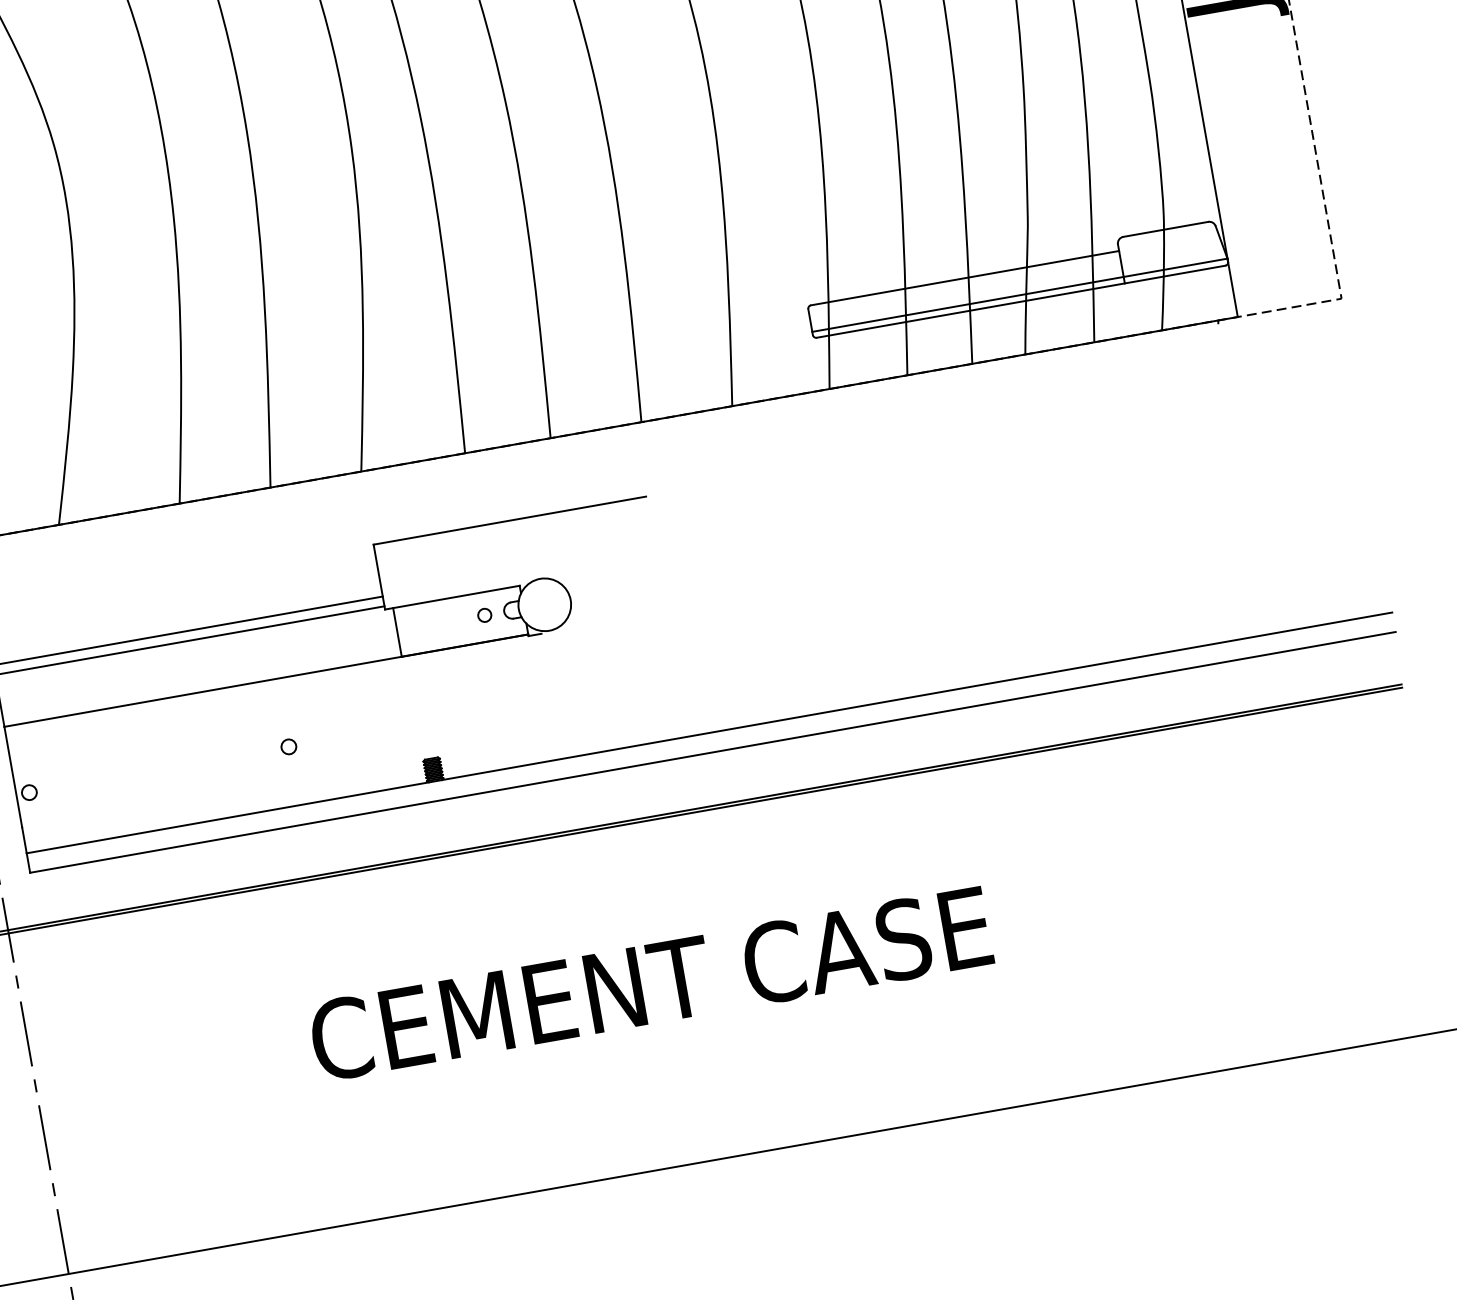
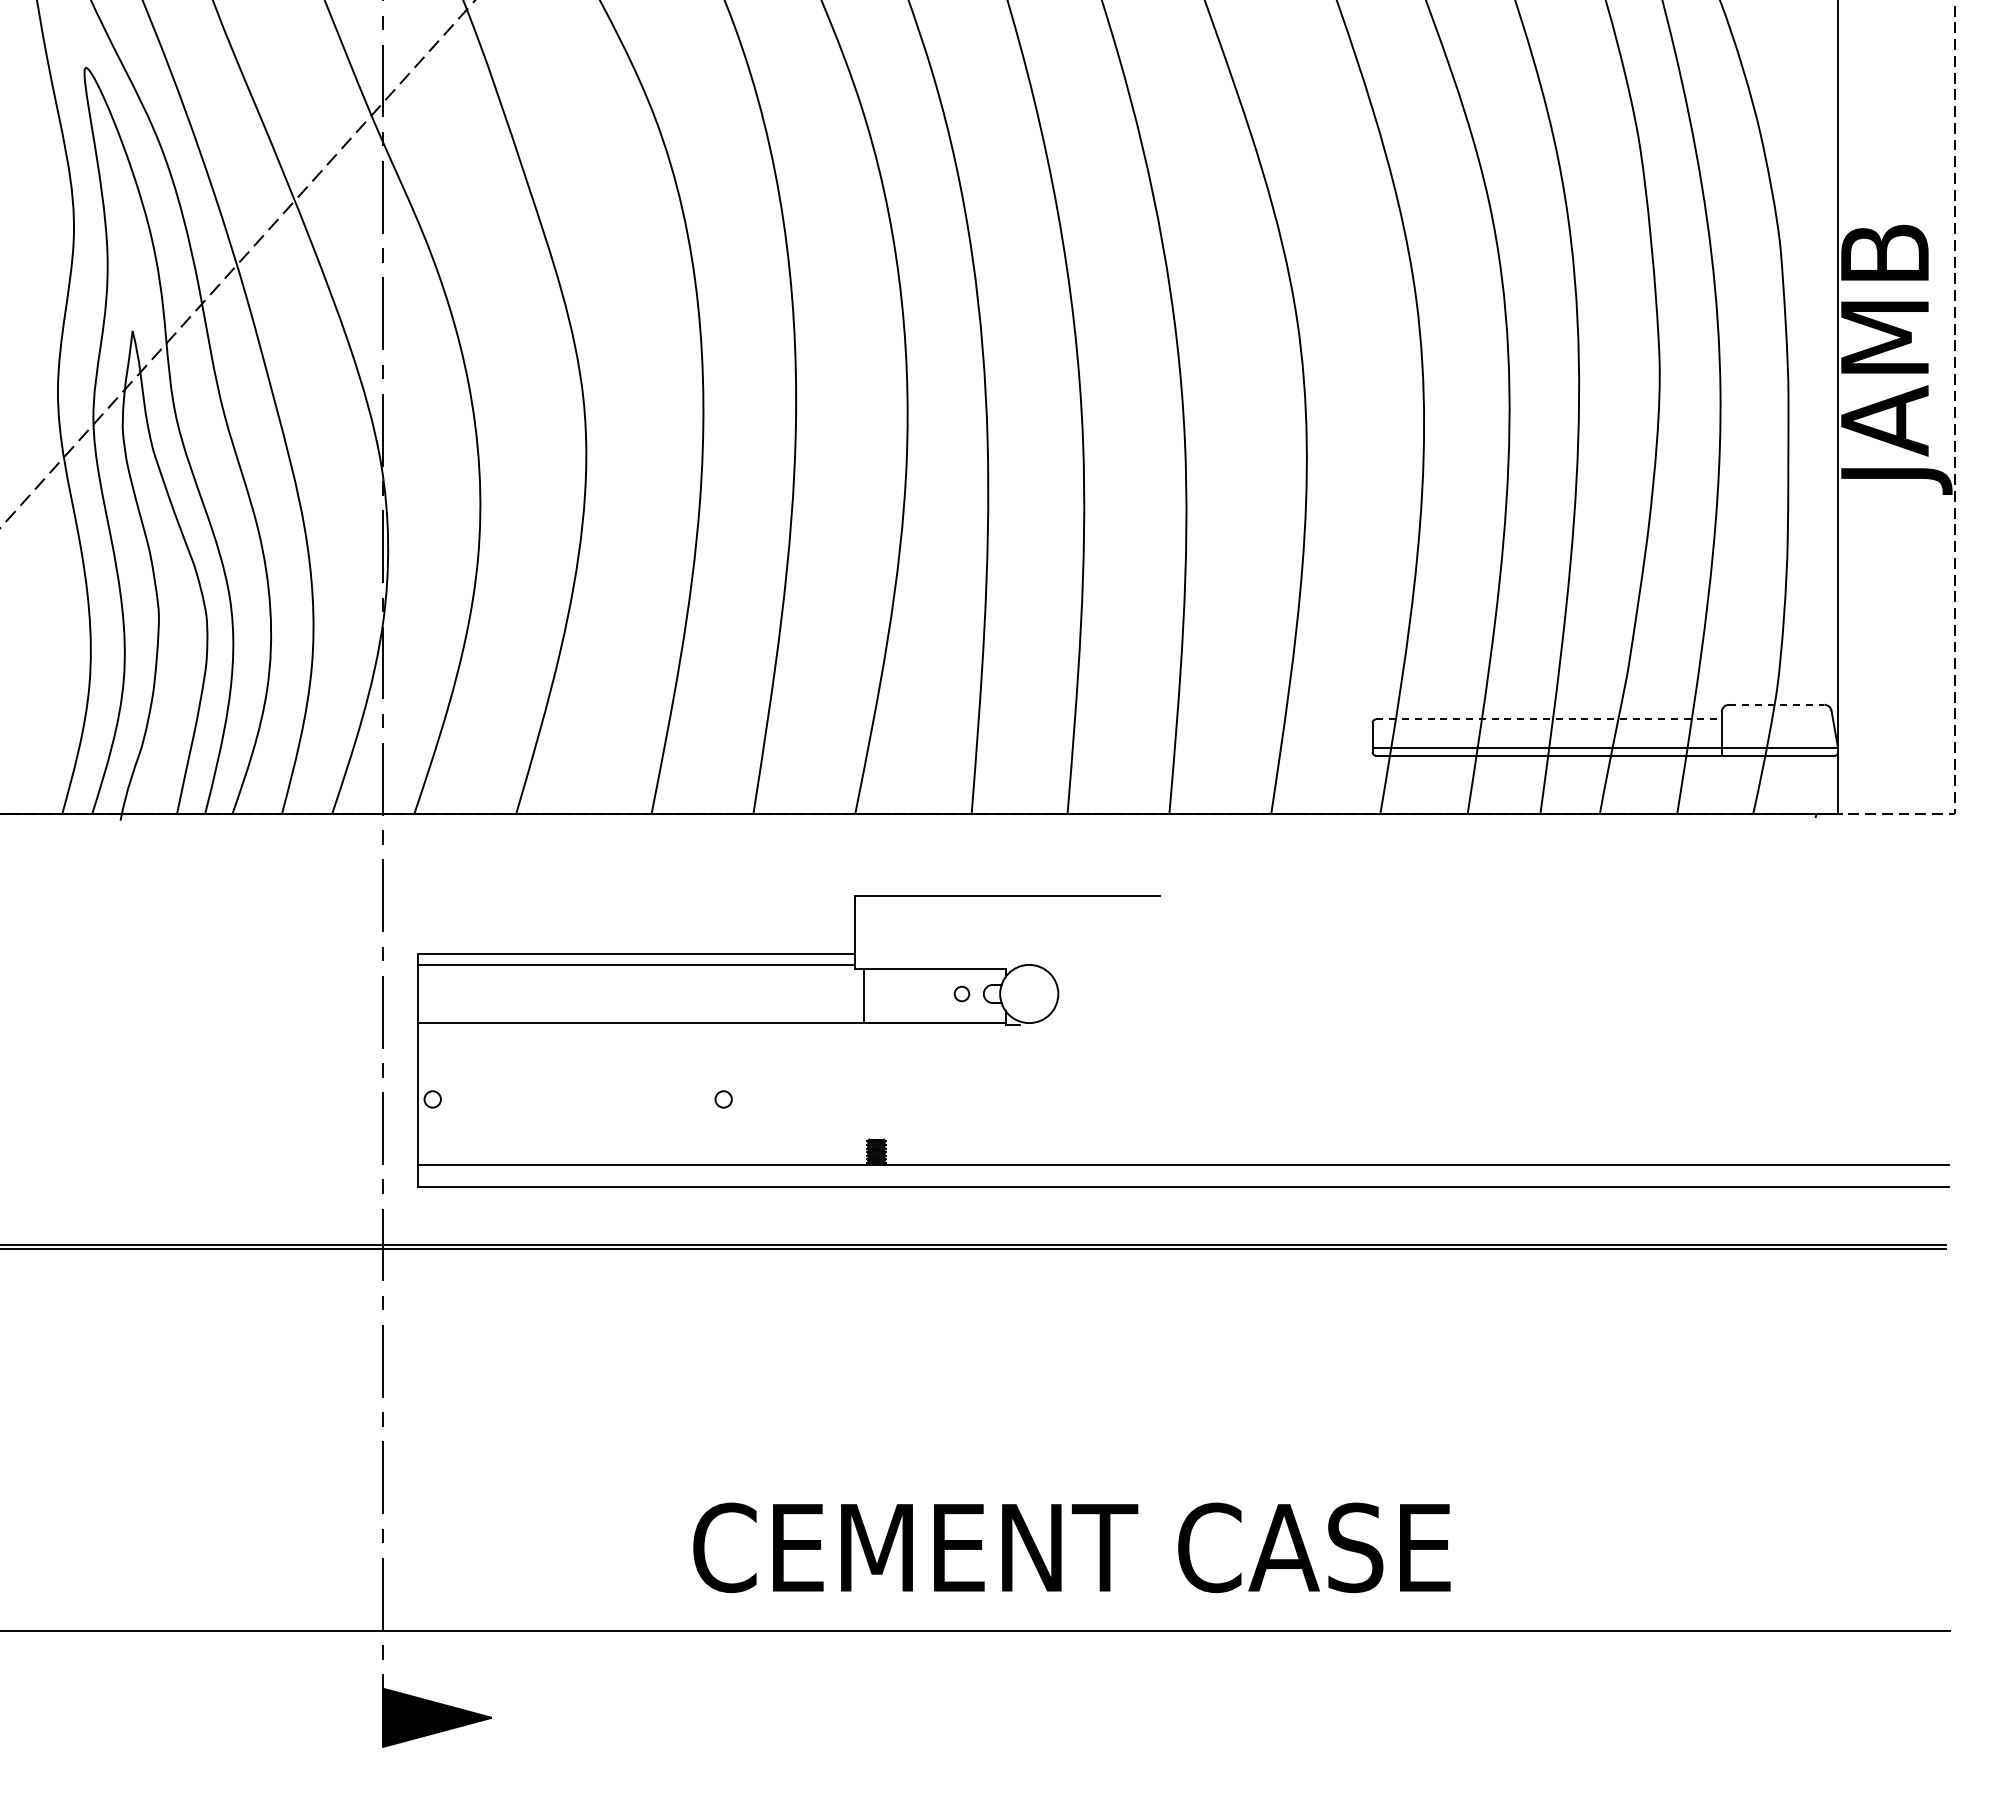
line: (1165, 229) -> (1776, 704), solid -> dashed
line: (964, 278) -> (1548, 719), solid -> dashed
text: (650, 983) -> (1071, 1547), moved

